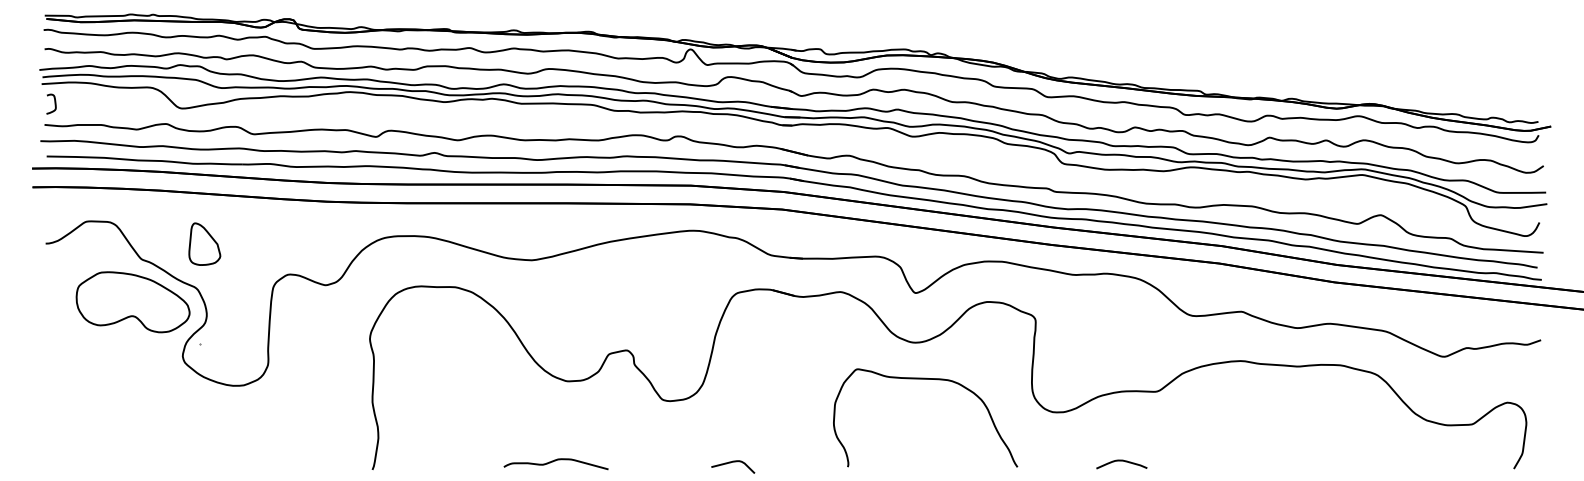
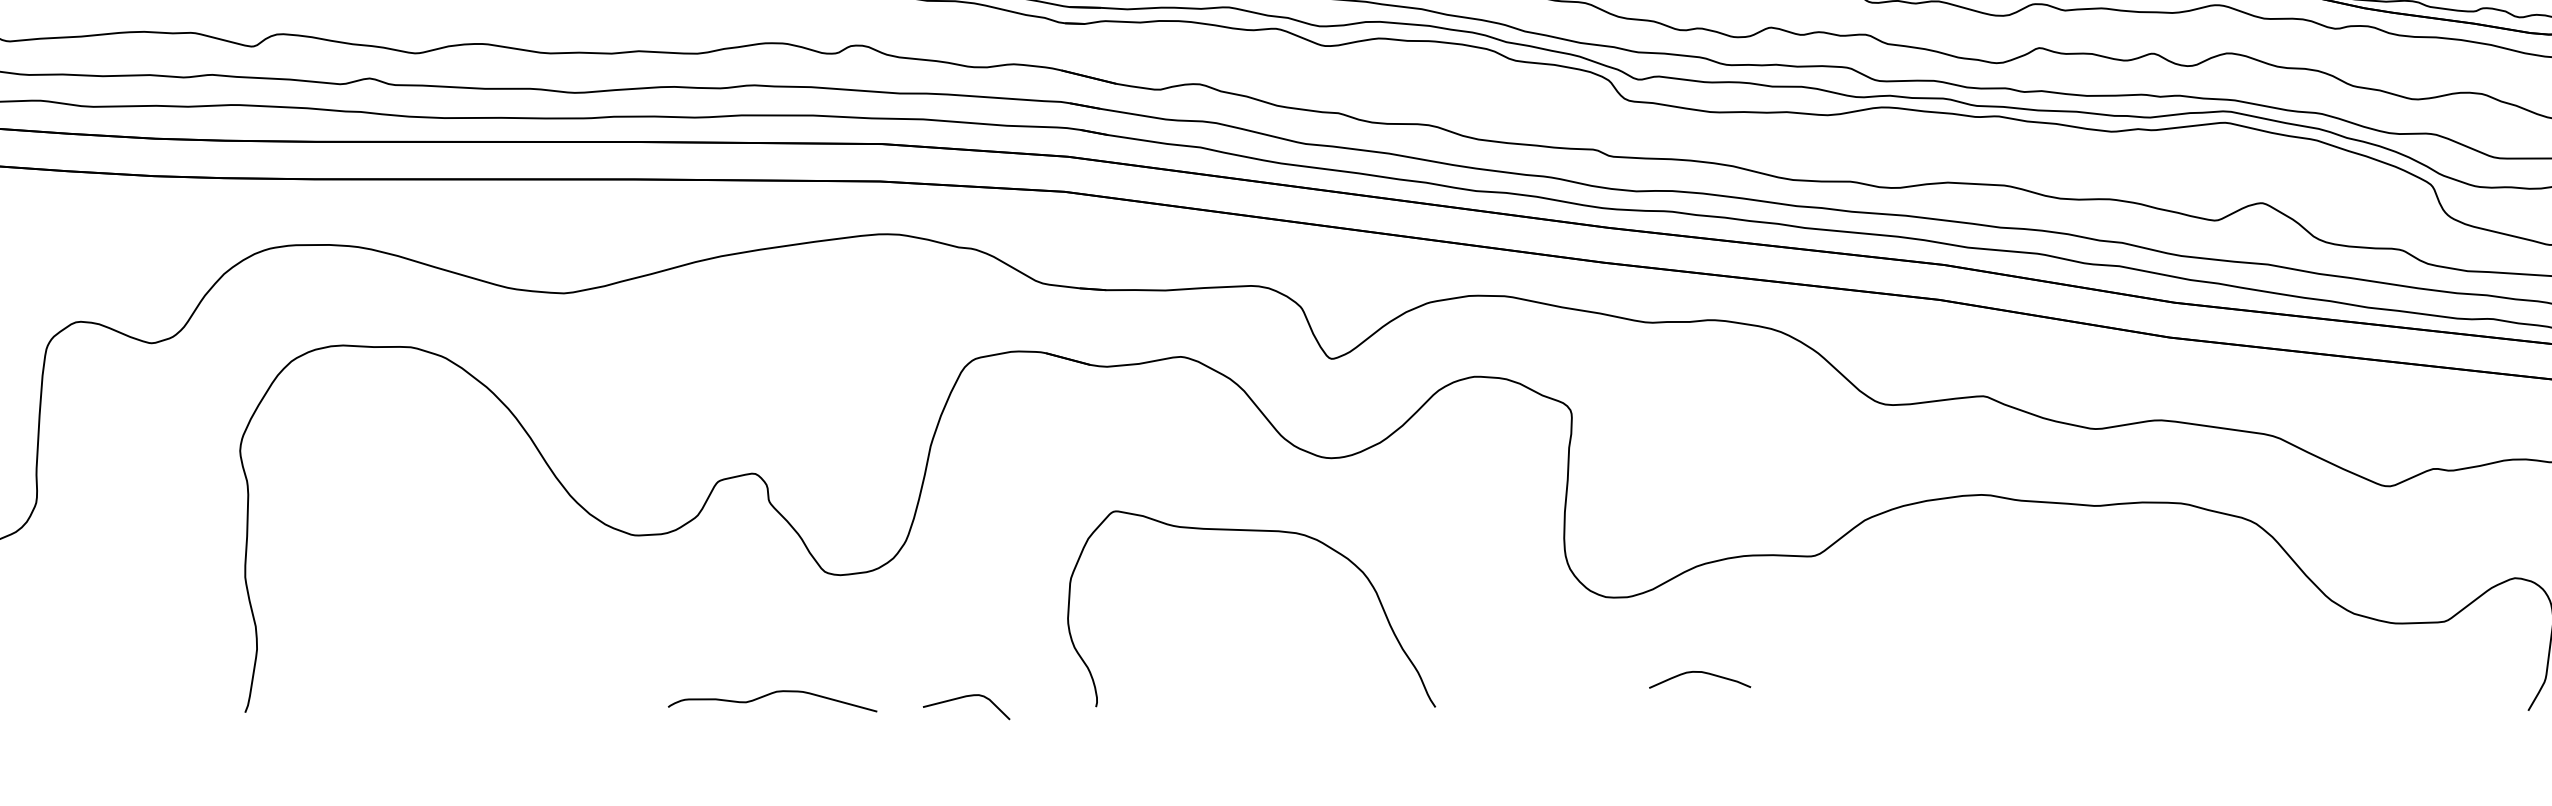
curve: (925, 379) -> (1251, 531), moved
curve: (1121, 461) -> (1699, 673), moved
curve: (553, 462) -> (767, 697), moved

